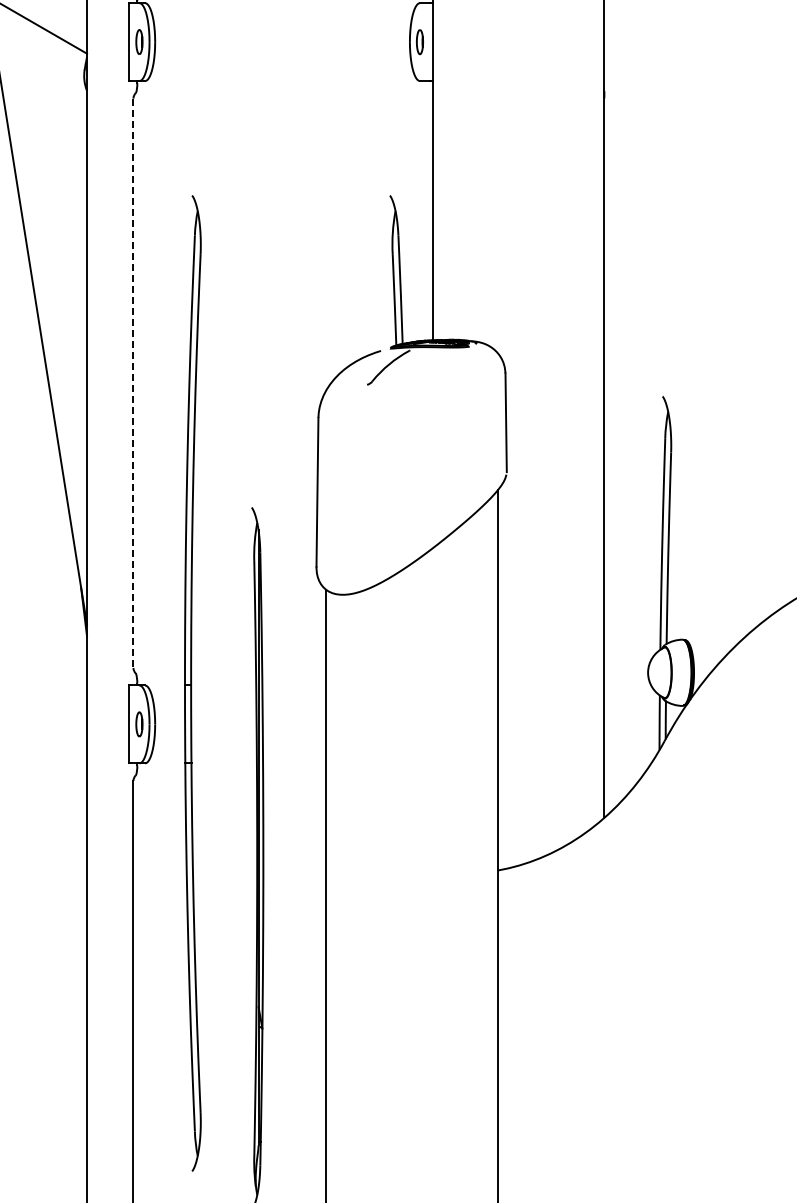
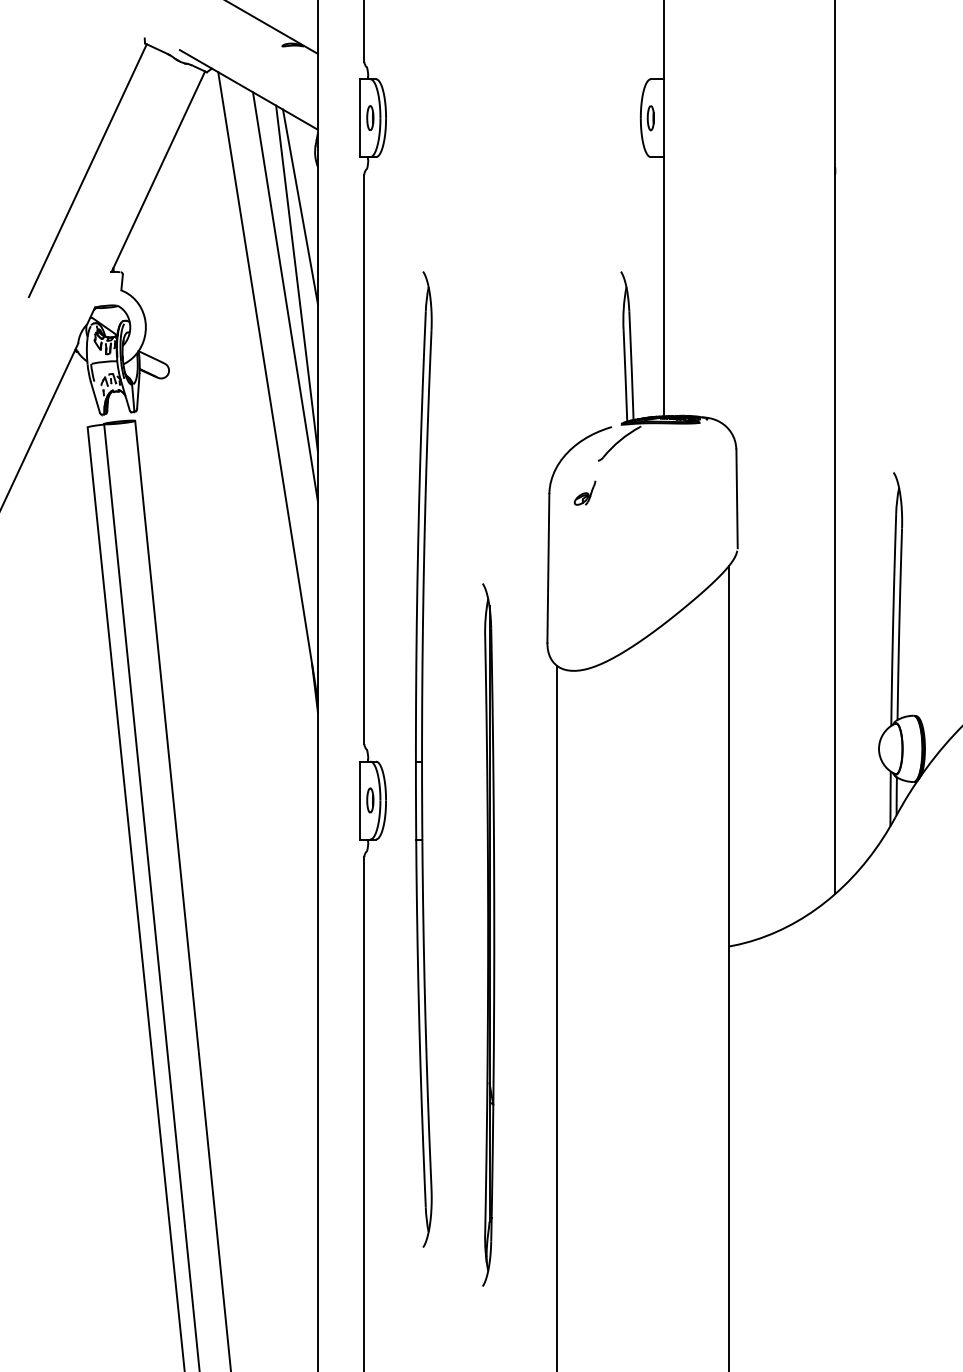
line: (69, 130) -> (300, 206), added
line: (65, 202) -> (296, 278), added
line: (54, 220) -> (285, 296), added
line: (133, 383) -> (364, 459), dashed -> solid
part: (353, 416) -> (584, 492), added

